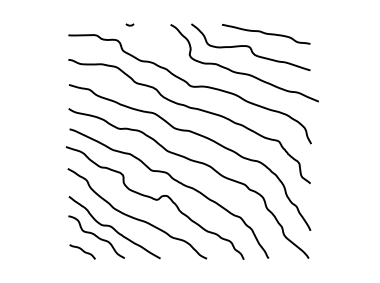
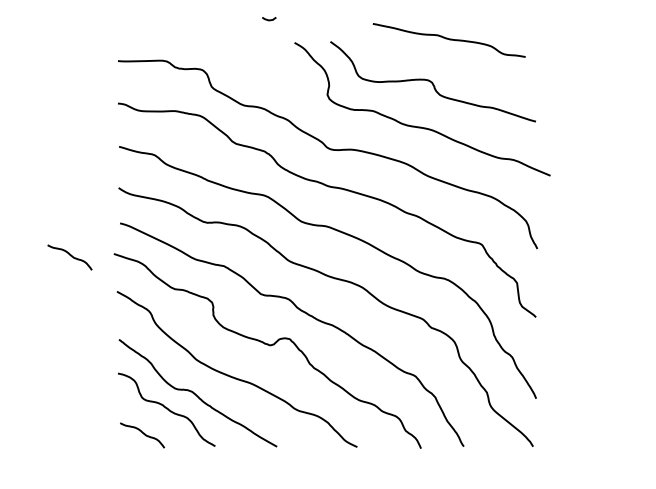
curve: (129, 24) -> (268, 18), moved
curve: (266, 34) -> (449, 40), moved
curve: (40, 148) -> (69, 256), added

